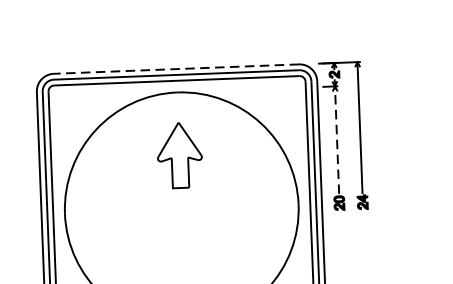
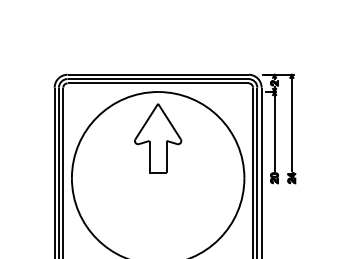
line: (176, 68) -> (158, 74), dashed -> solid
line: (336, 139) -> (274, 131), dashed -> solid
part: (180, 155) -> (158, 138), size x1.43

